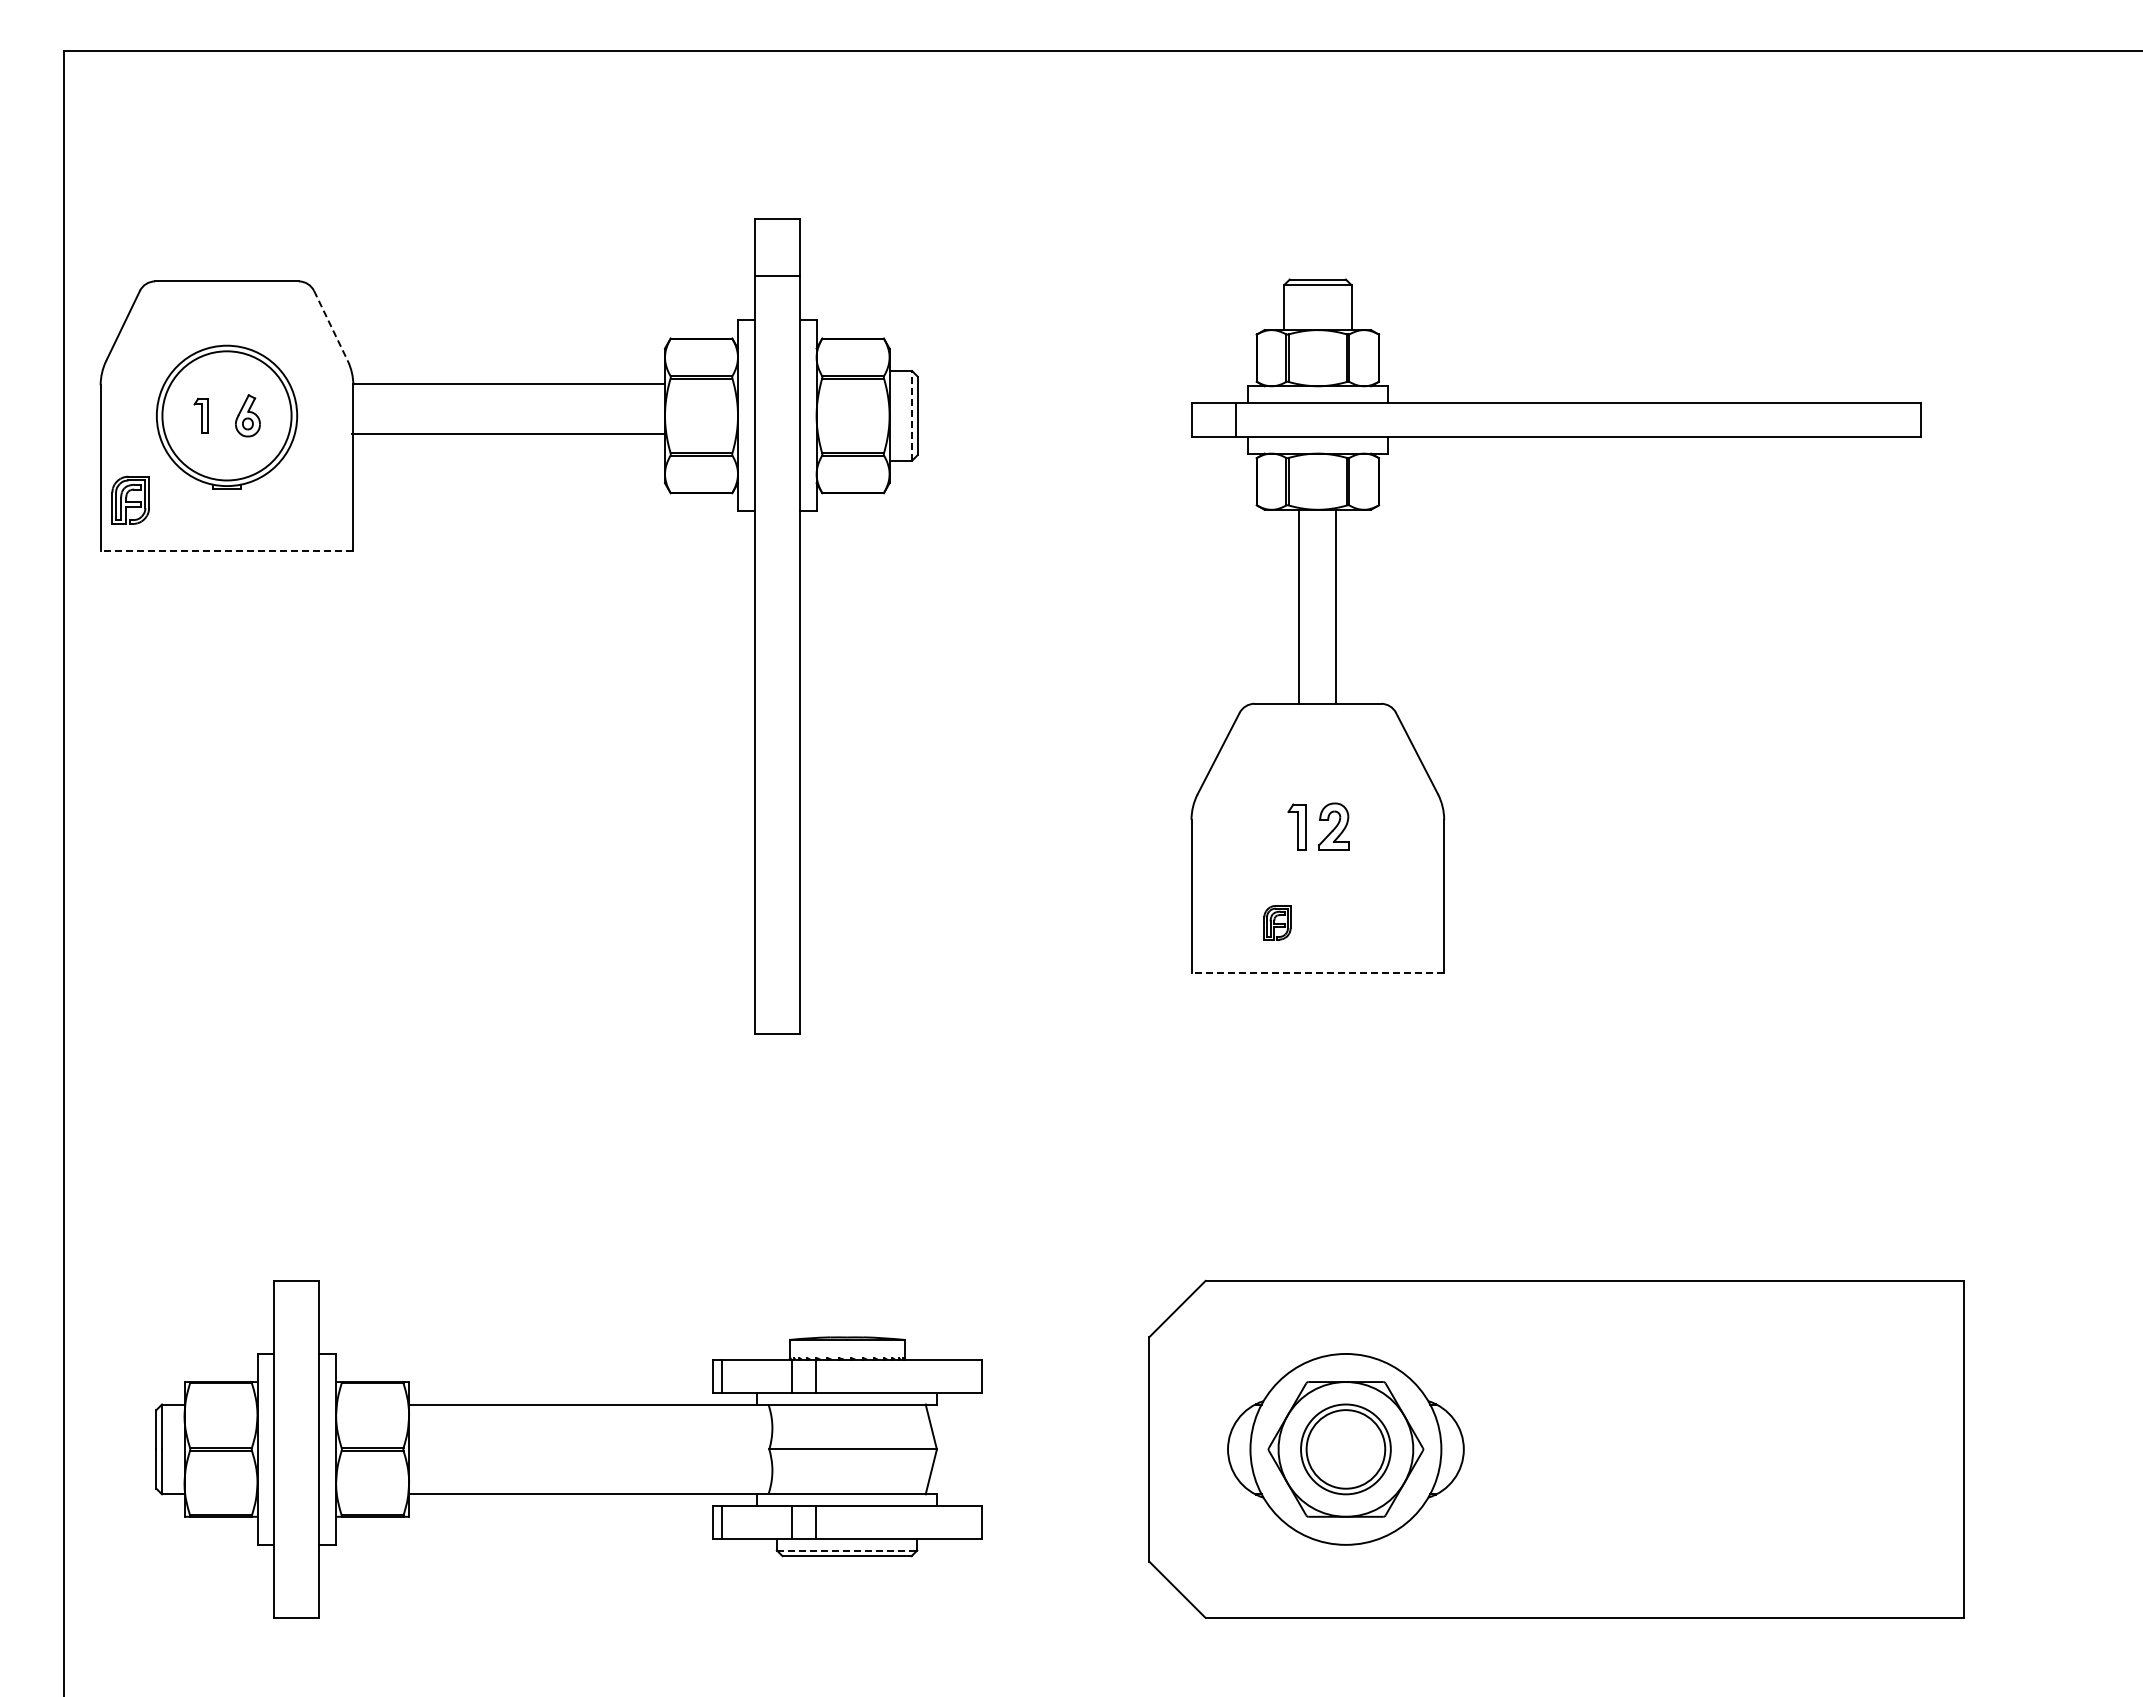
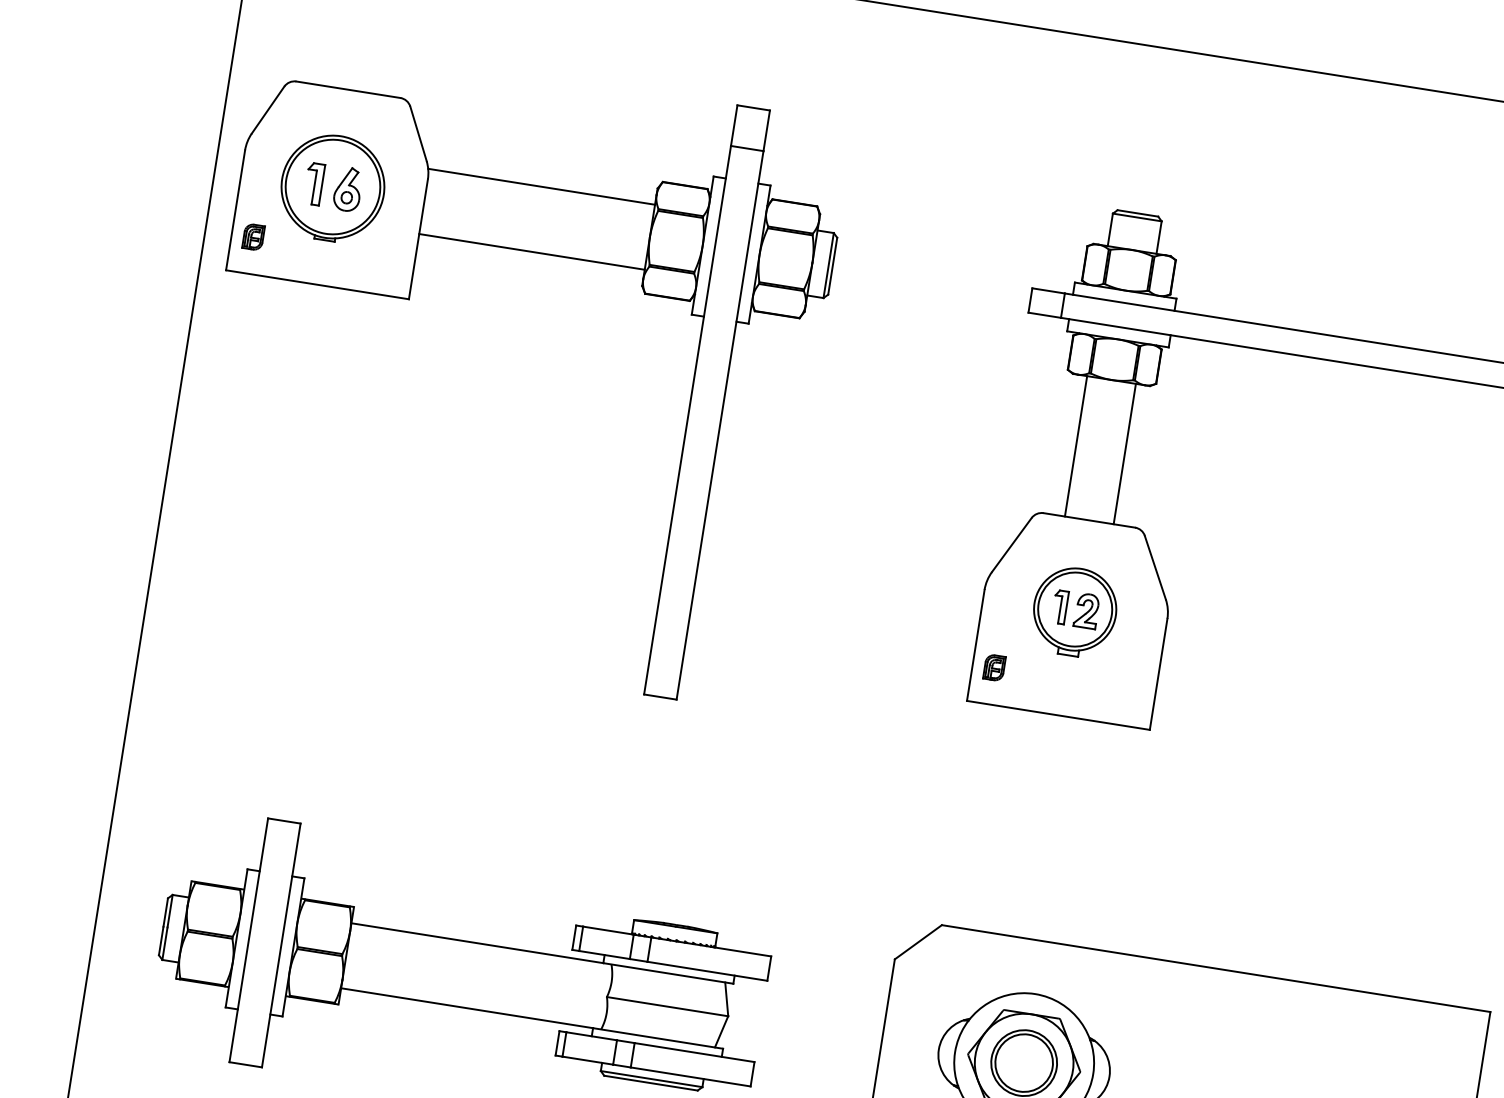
line: (330, 325) -> (418, 133), dashed -> solid
line: (508, 383) -> (531, 251), moved
part: (200, 415) -> (313, 183), size x1.67
part: (247, 415) -> (347, 189), size x1.43
line: (912, 415) -> (829, 265), dashed -> solid
line: (507, 433) -> (541, 186), moved
part: (130, 500) -> (253, 237), size x0.71
line: (226, 550) -> (317, 284), dashed -> solid
line: (1298, 606) -> (1124, 453), moved
line: (1336, 606) -> (1076, 446), moved
part: (1317, 830) -> (1074, 612), added
part: (1277, 922) -> (994, 667), moved
line: (1317, 973) -> (1058, 715), dashed -> solid
line: (847, 1550) -> (651, 1079), dashed -> solid

